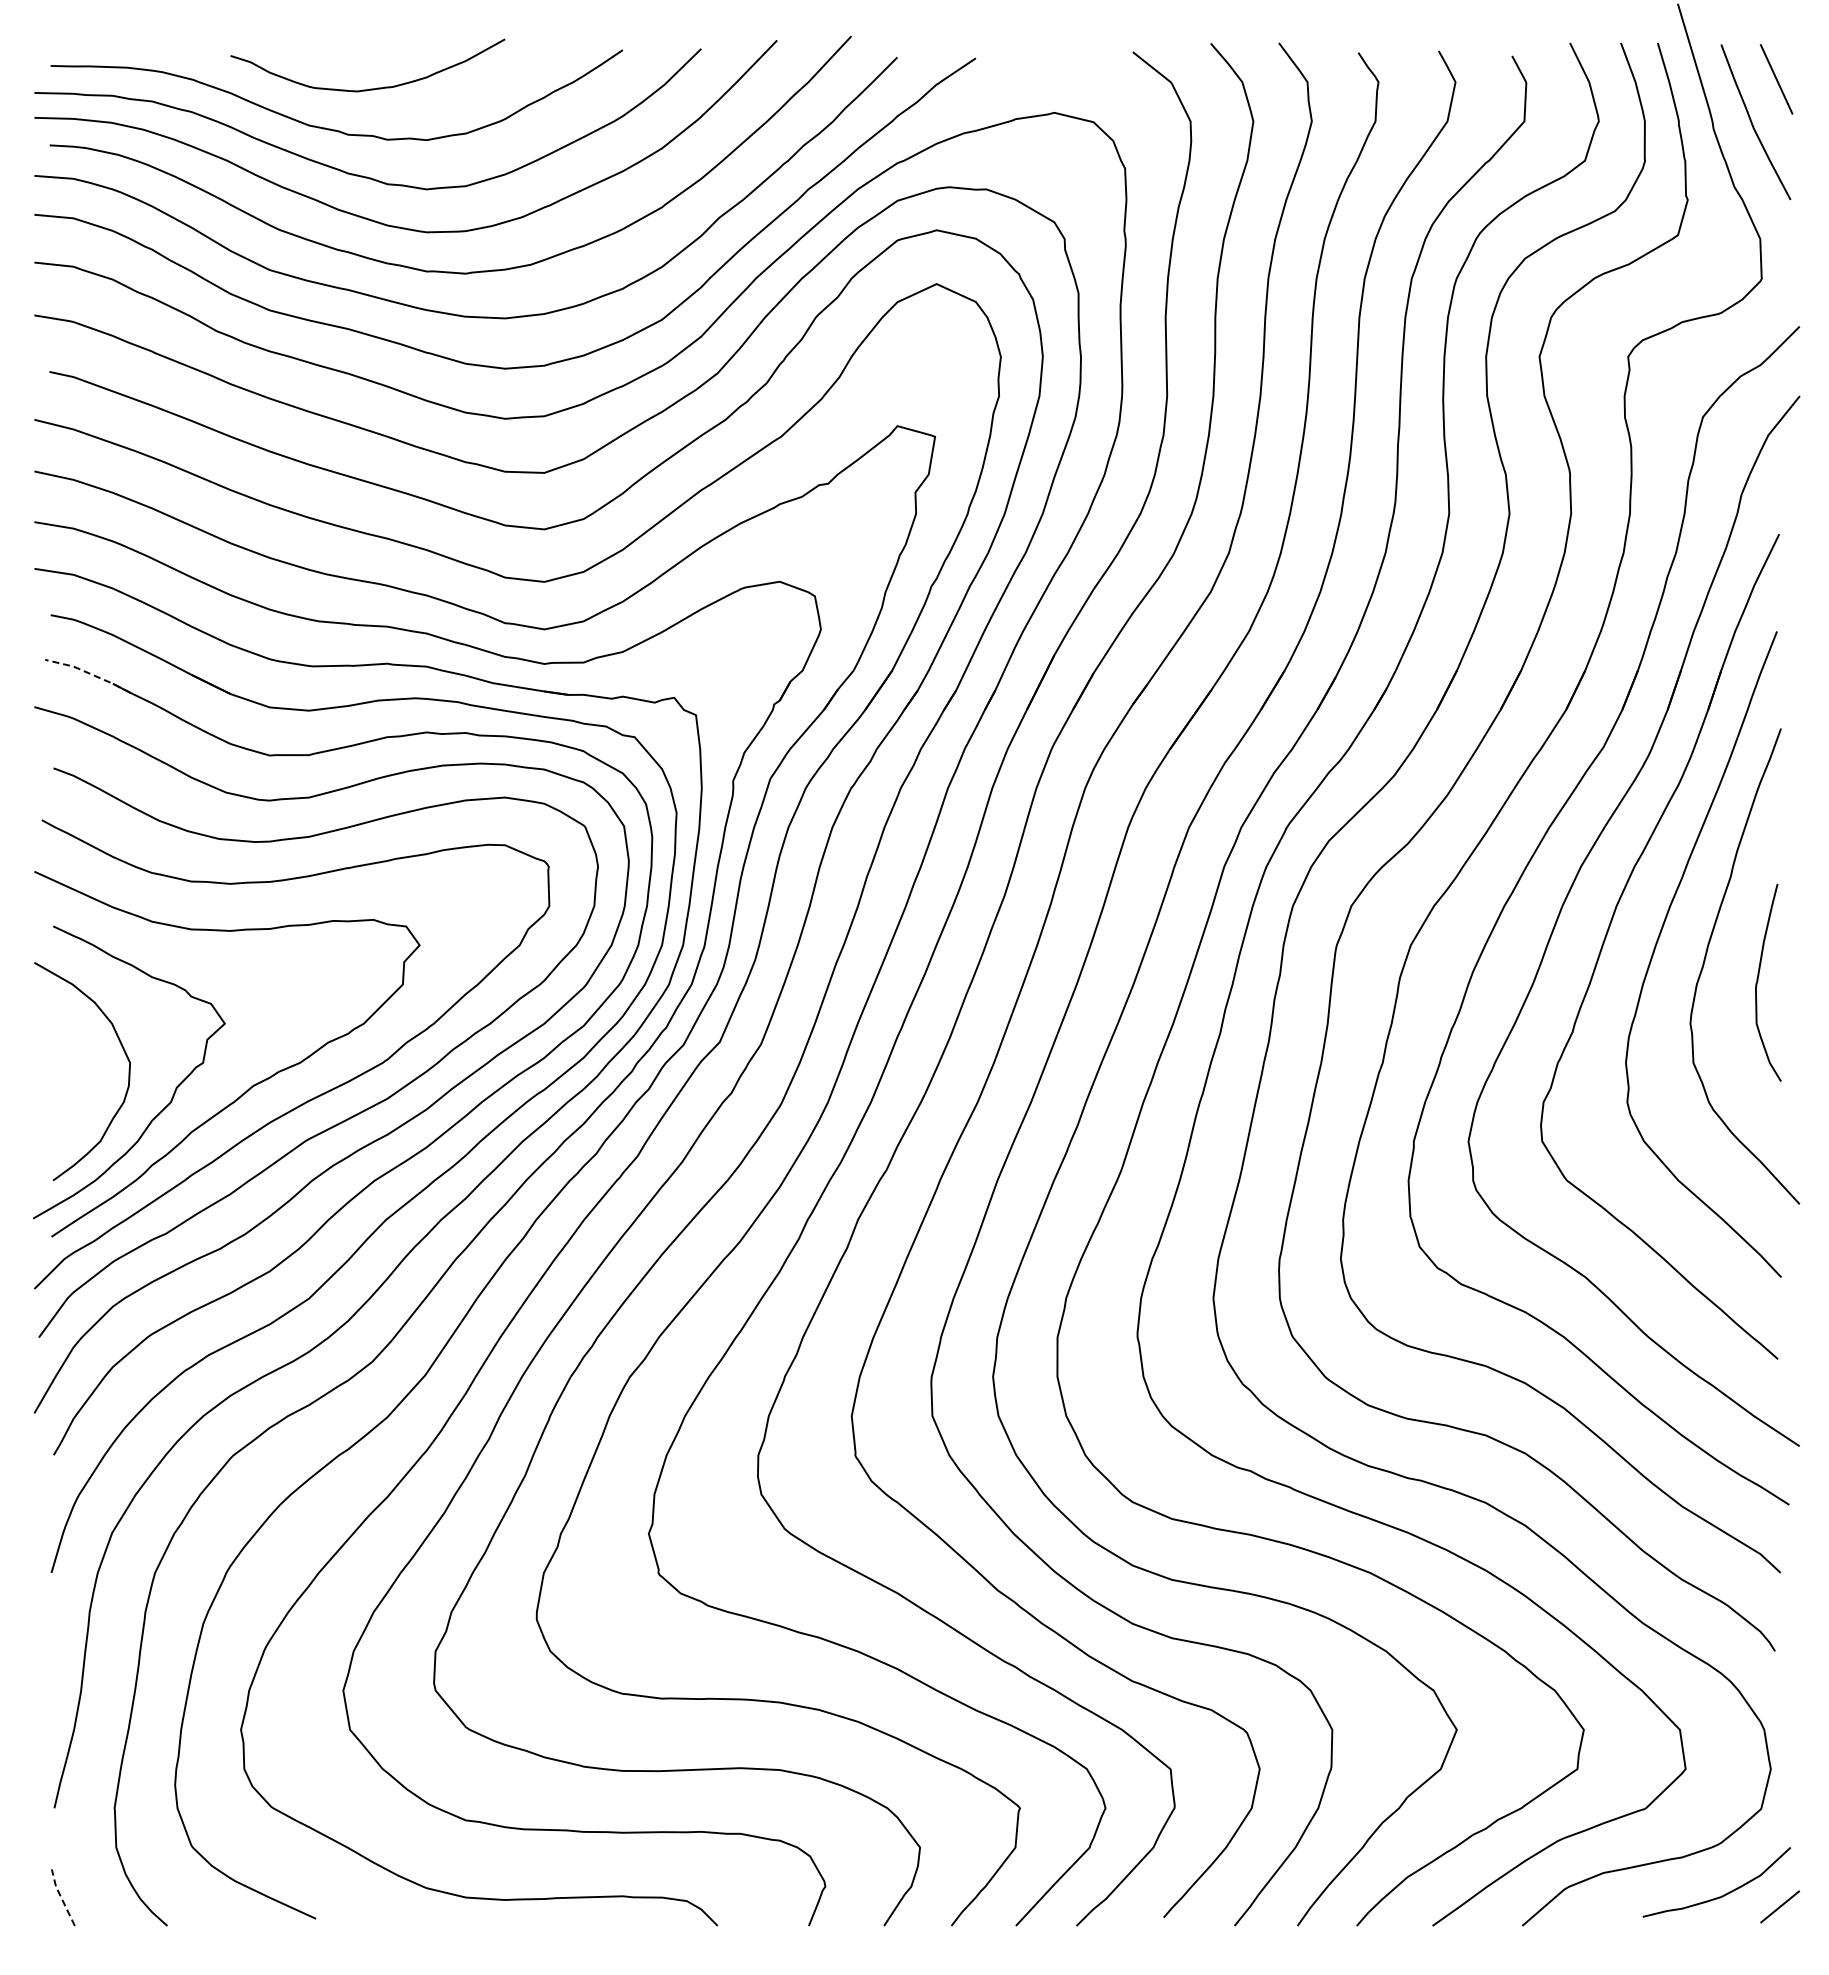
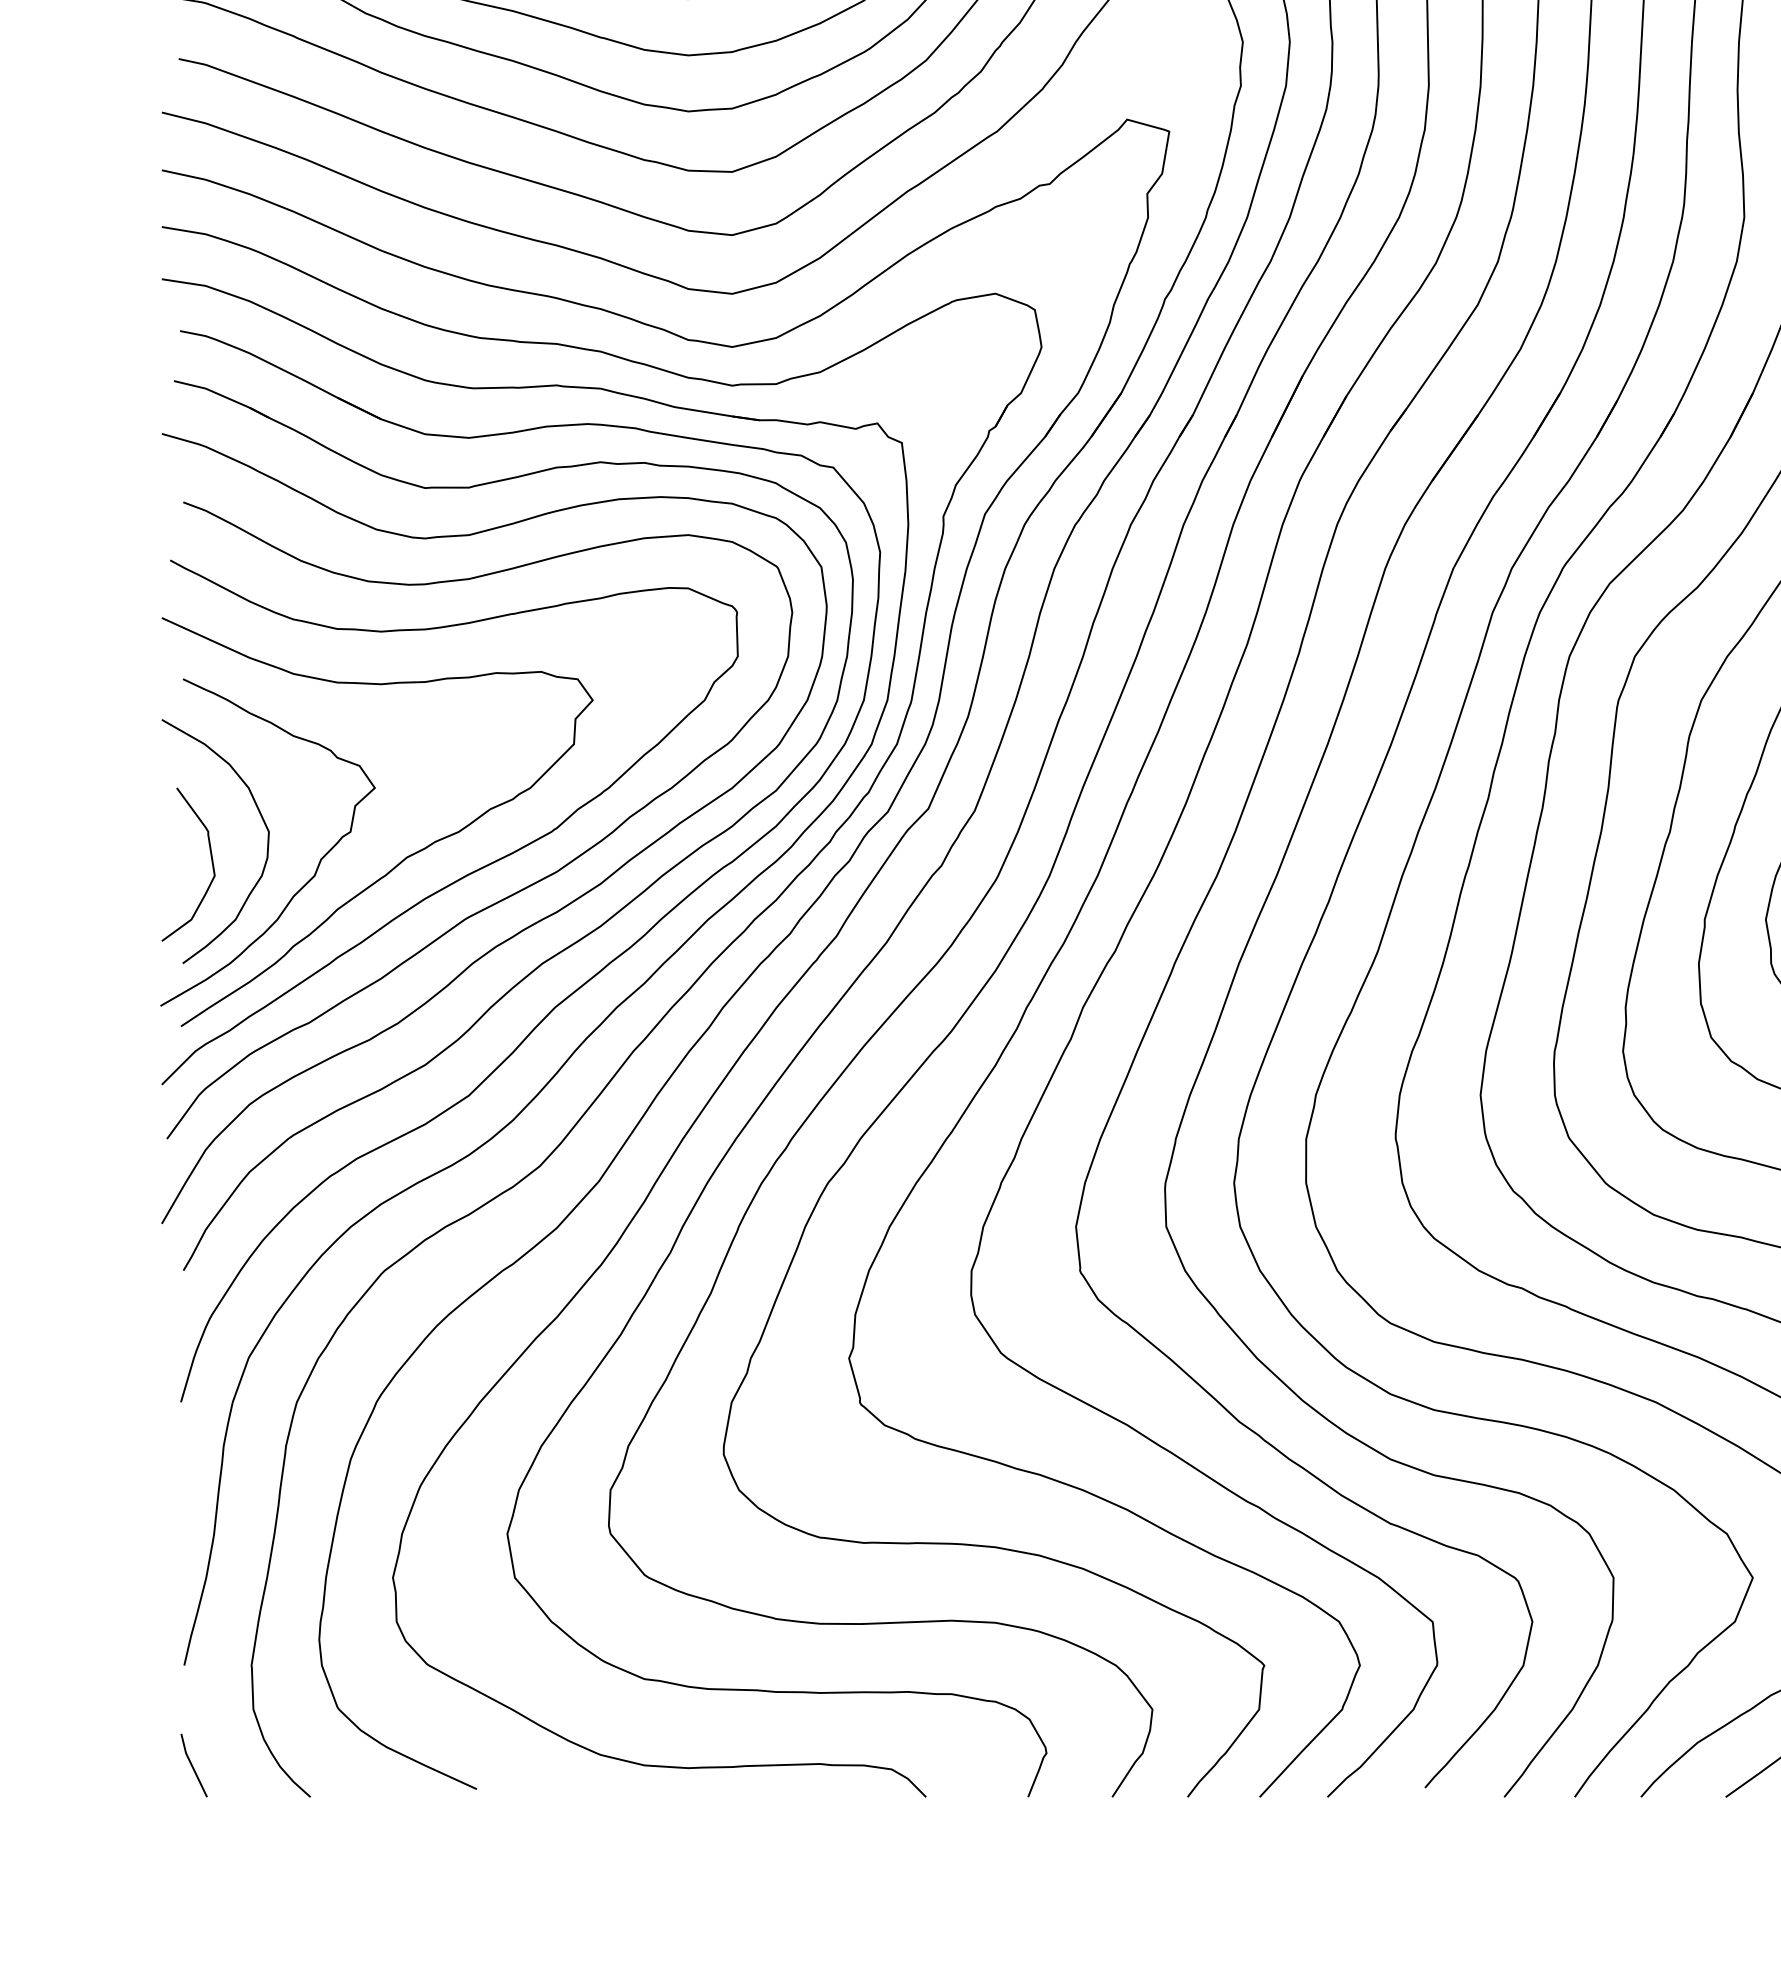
line: (88, 672) -> (222, 395), dashed -> solid
curve: (78, 1089) -> (211, 861), added
line: (61, 1897) -> (192, 1765), dashed -> solid

